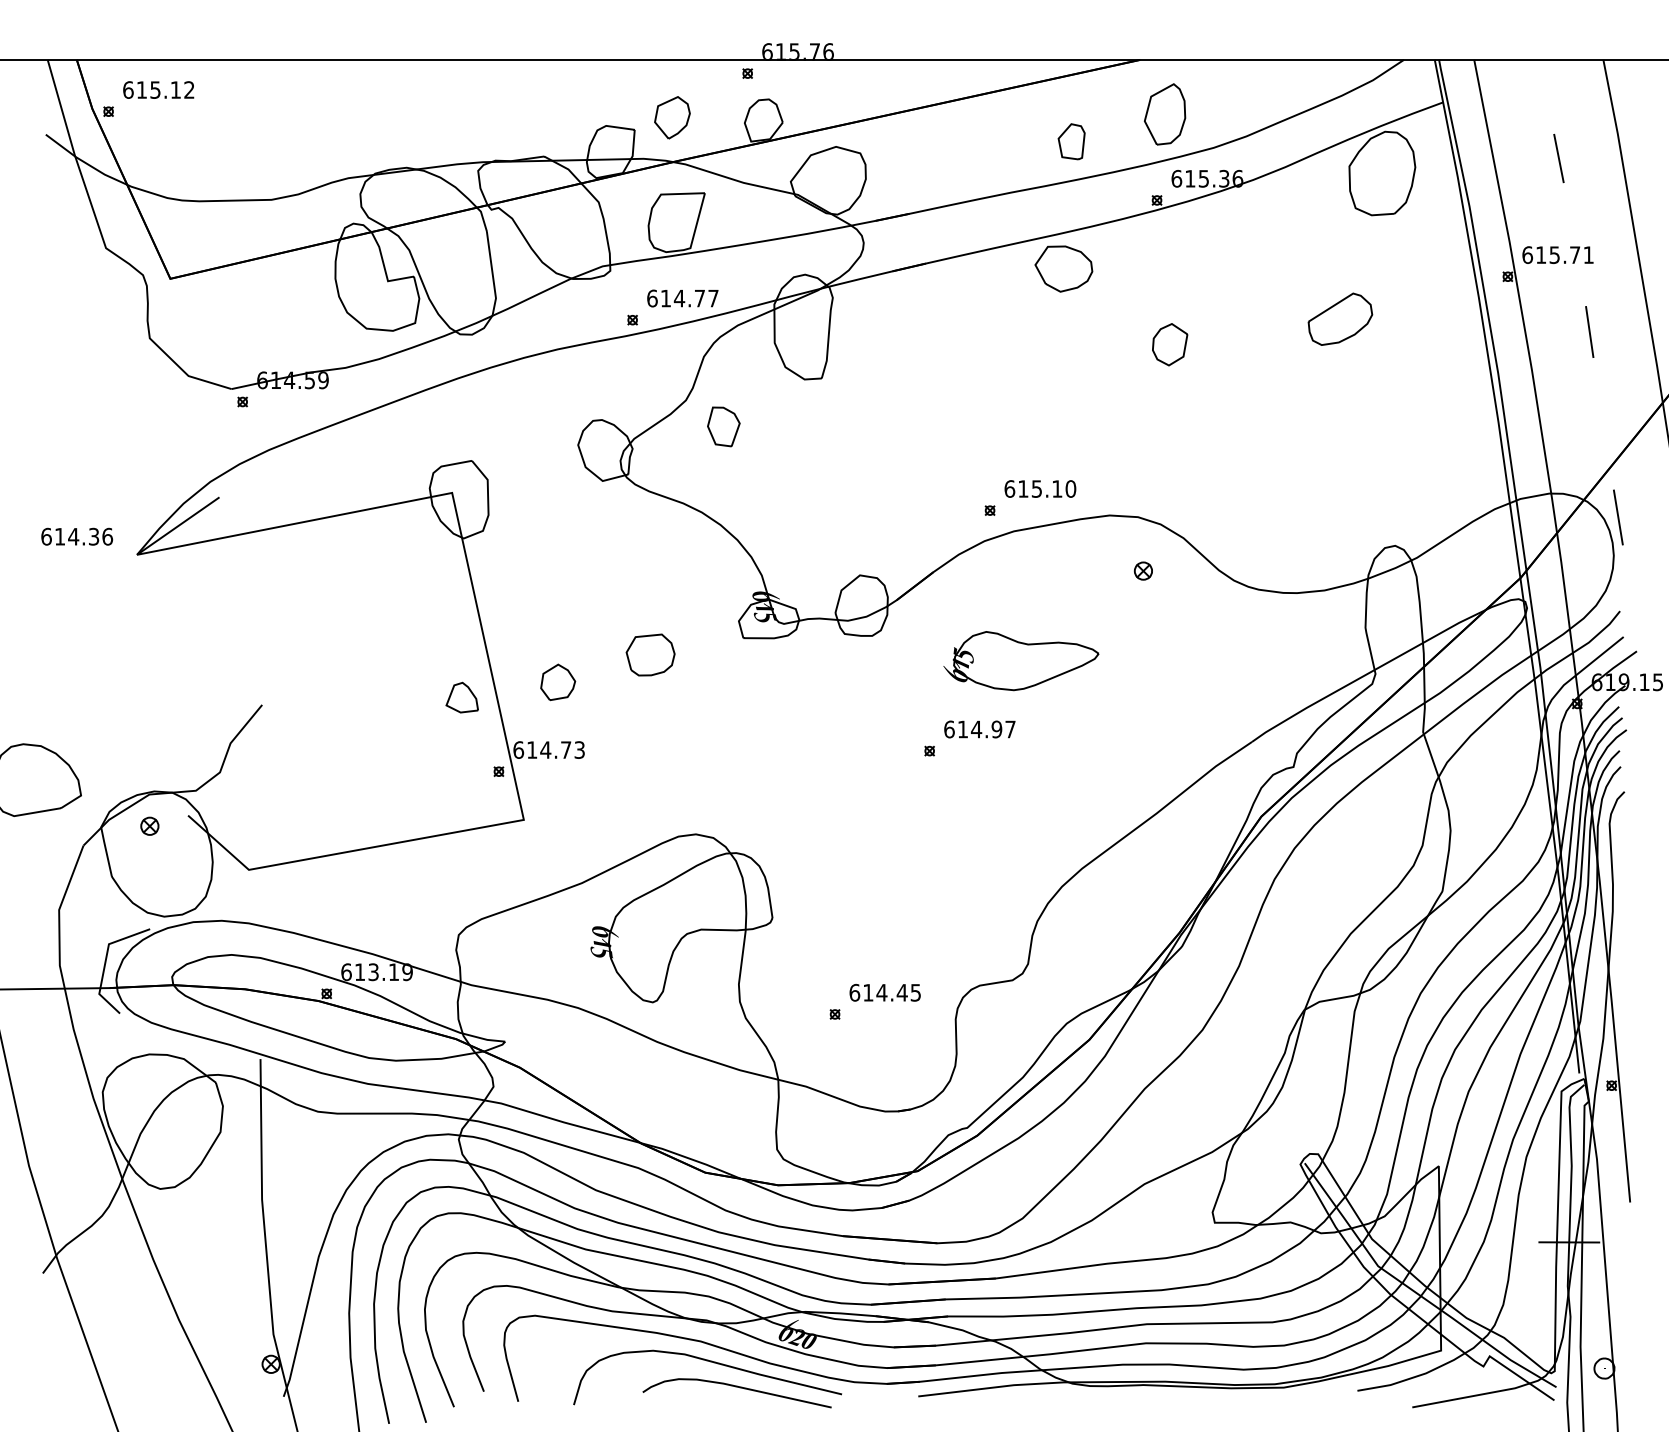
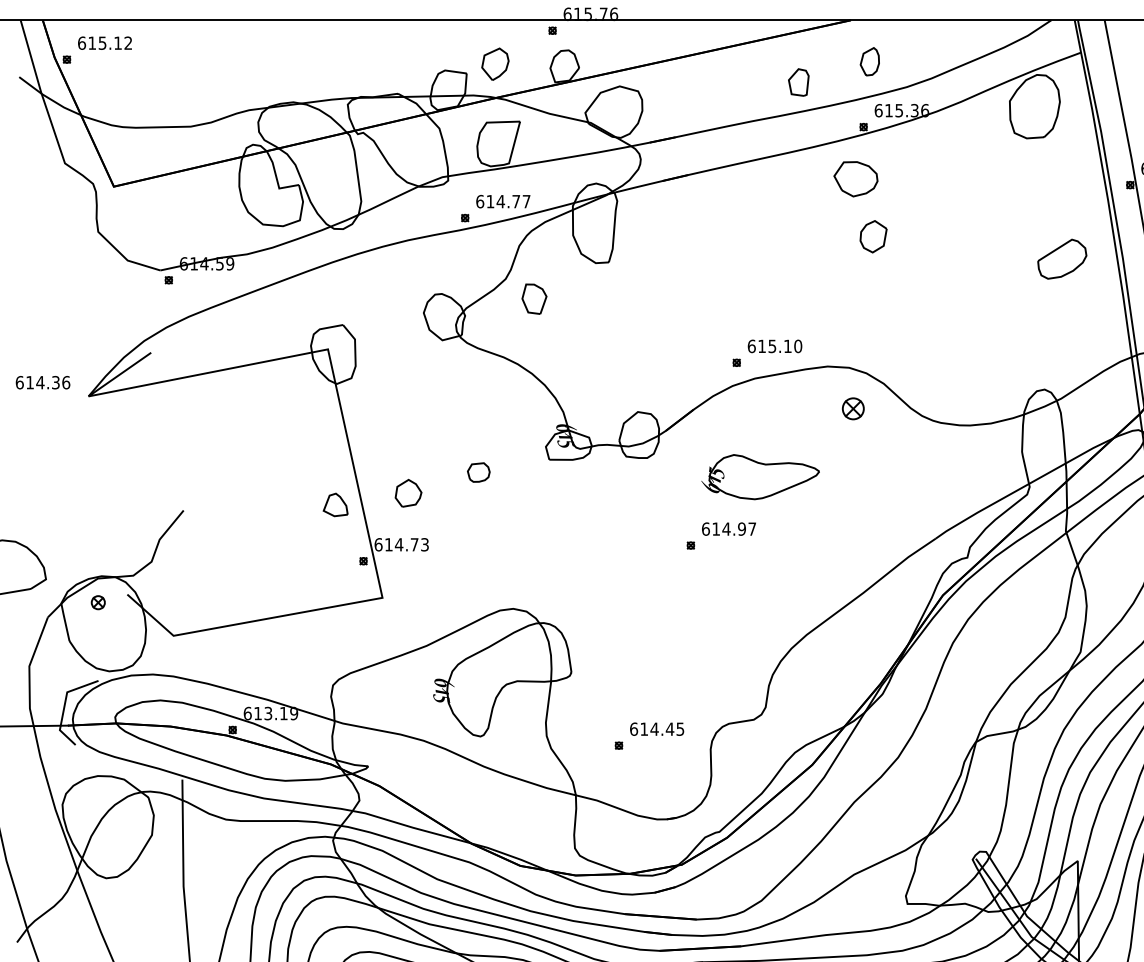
part: (1165, 114) -> (870, 61), size x0.6
part: (1063, 268) -> (855, 178), moved
part: (1340, 318) -> (1062, 258), moved
part: (1143, 570) -> (853, 408), size x1.6
part: (650, 654) -> (478, 472), size x0.6

